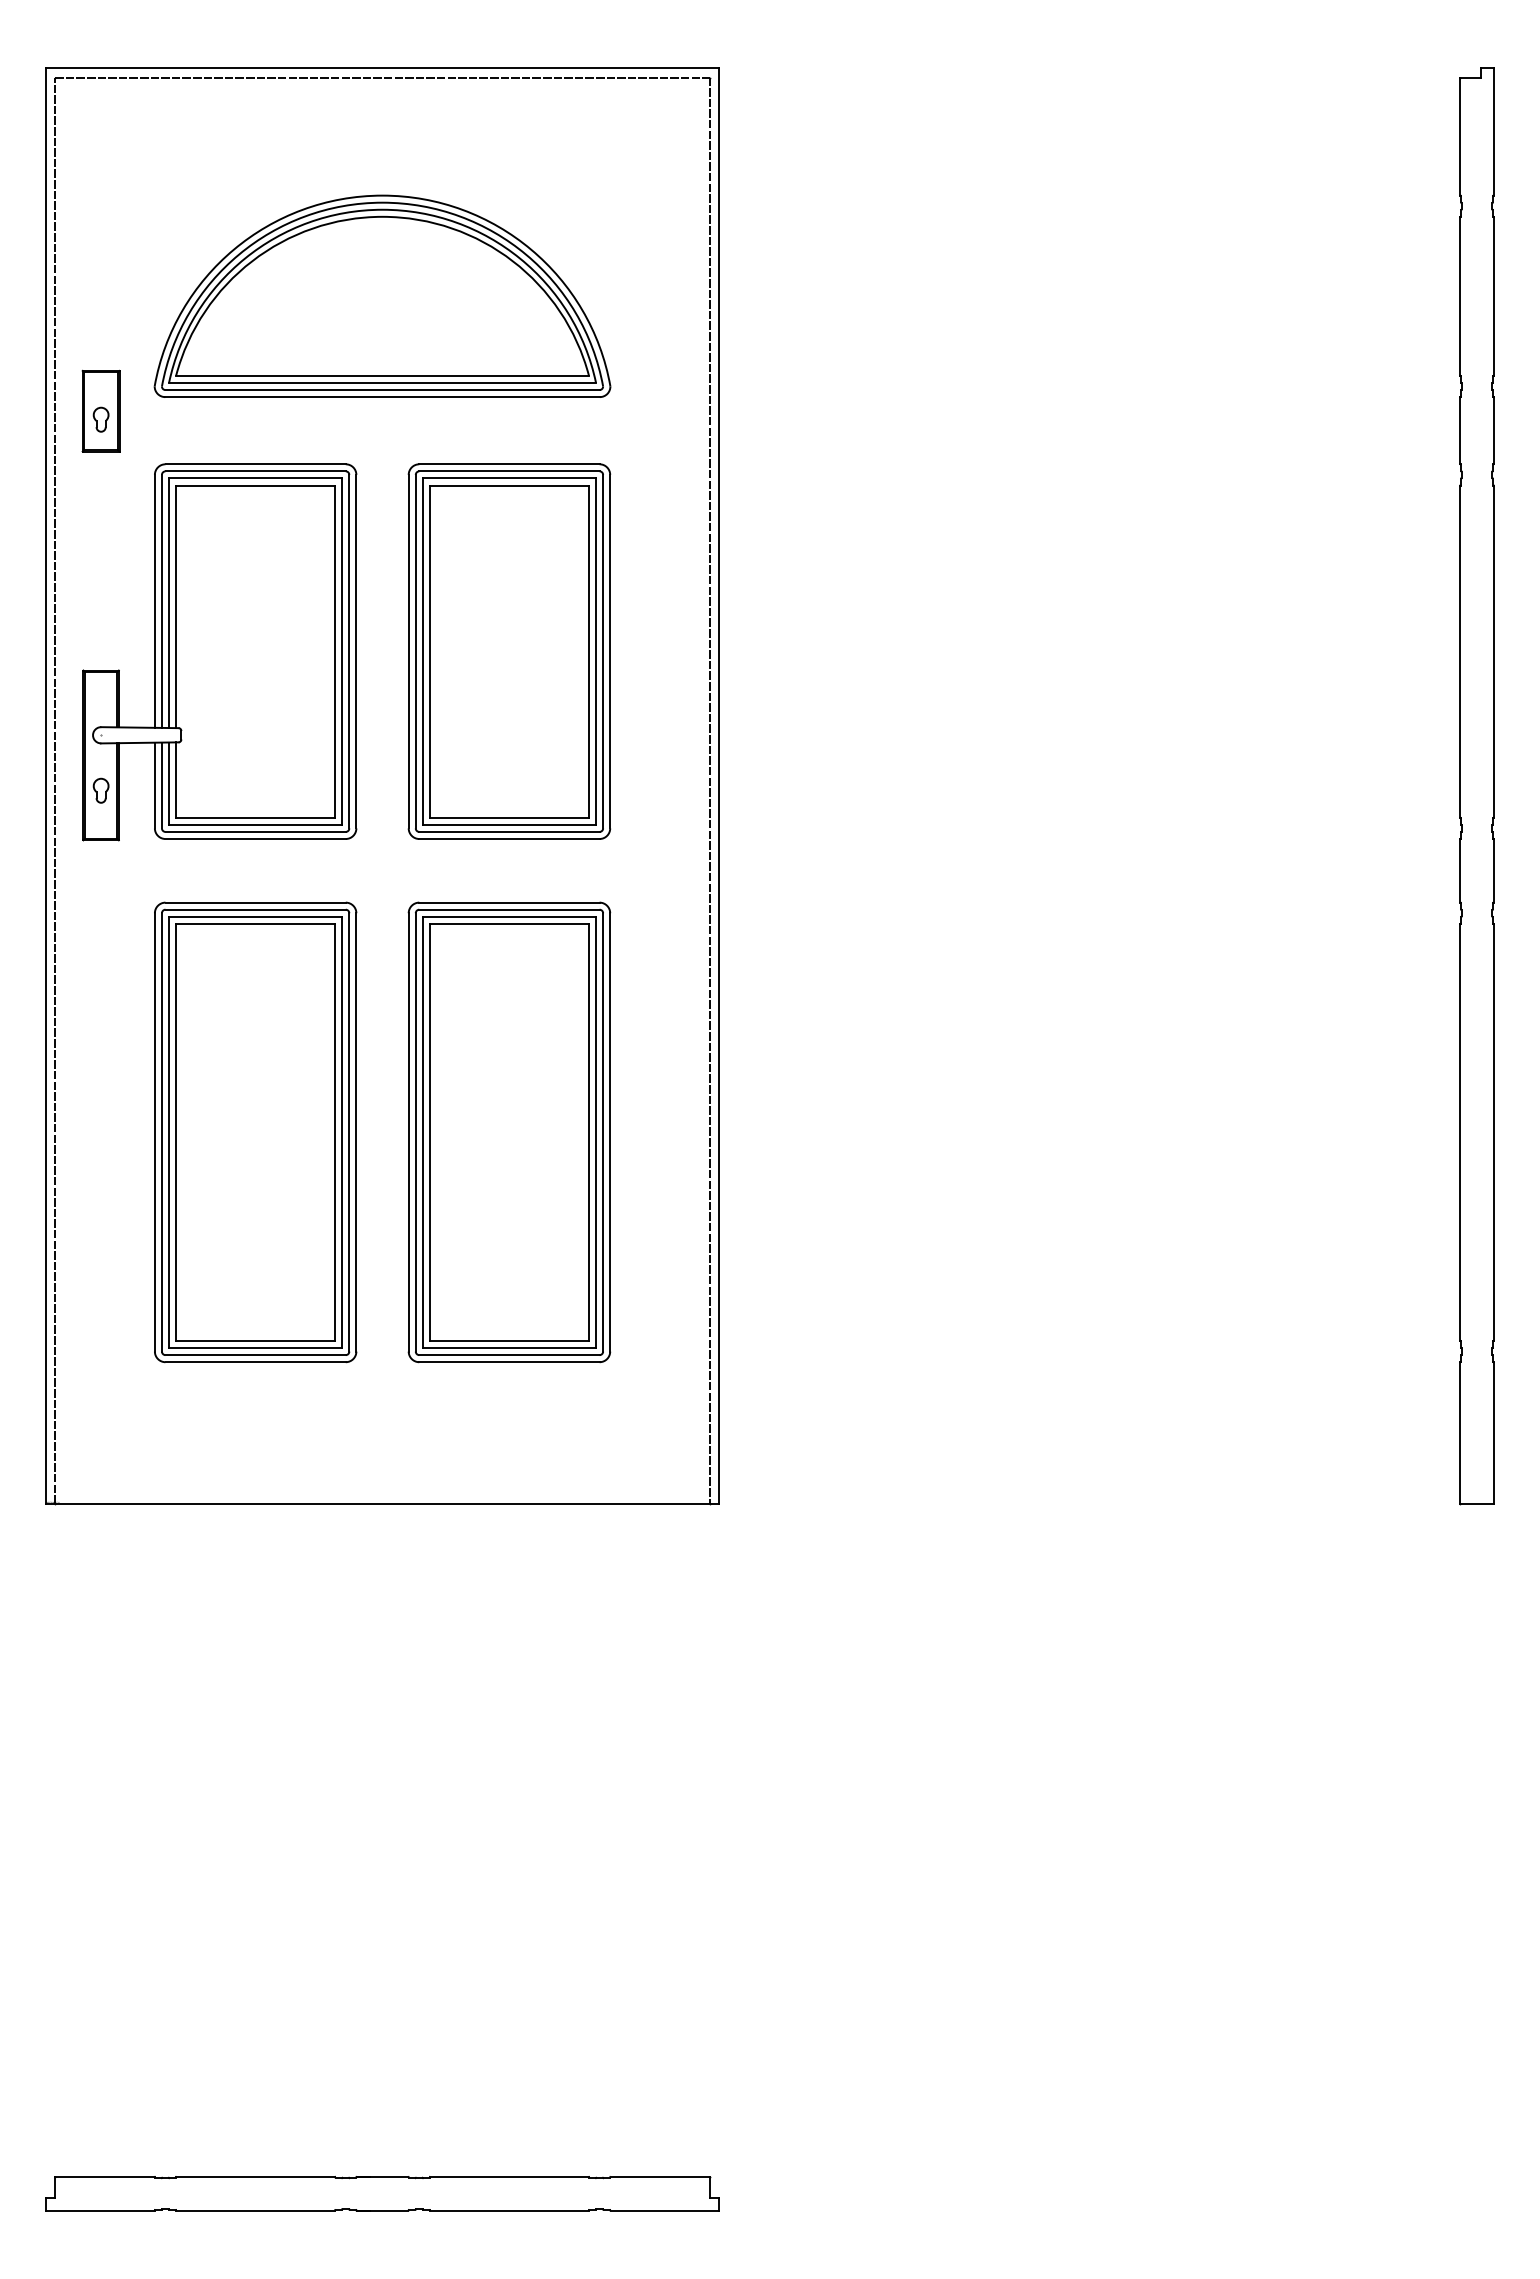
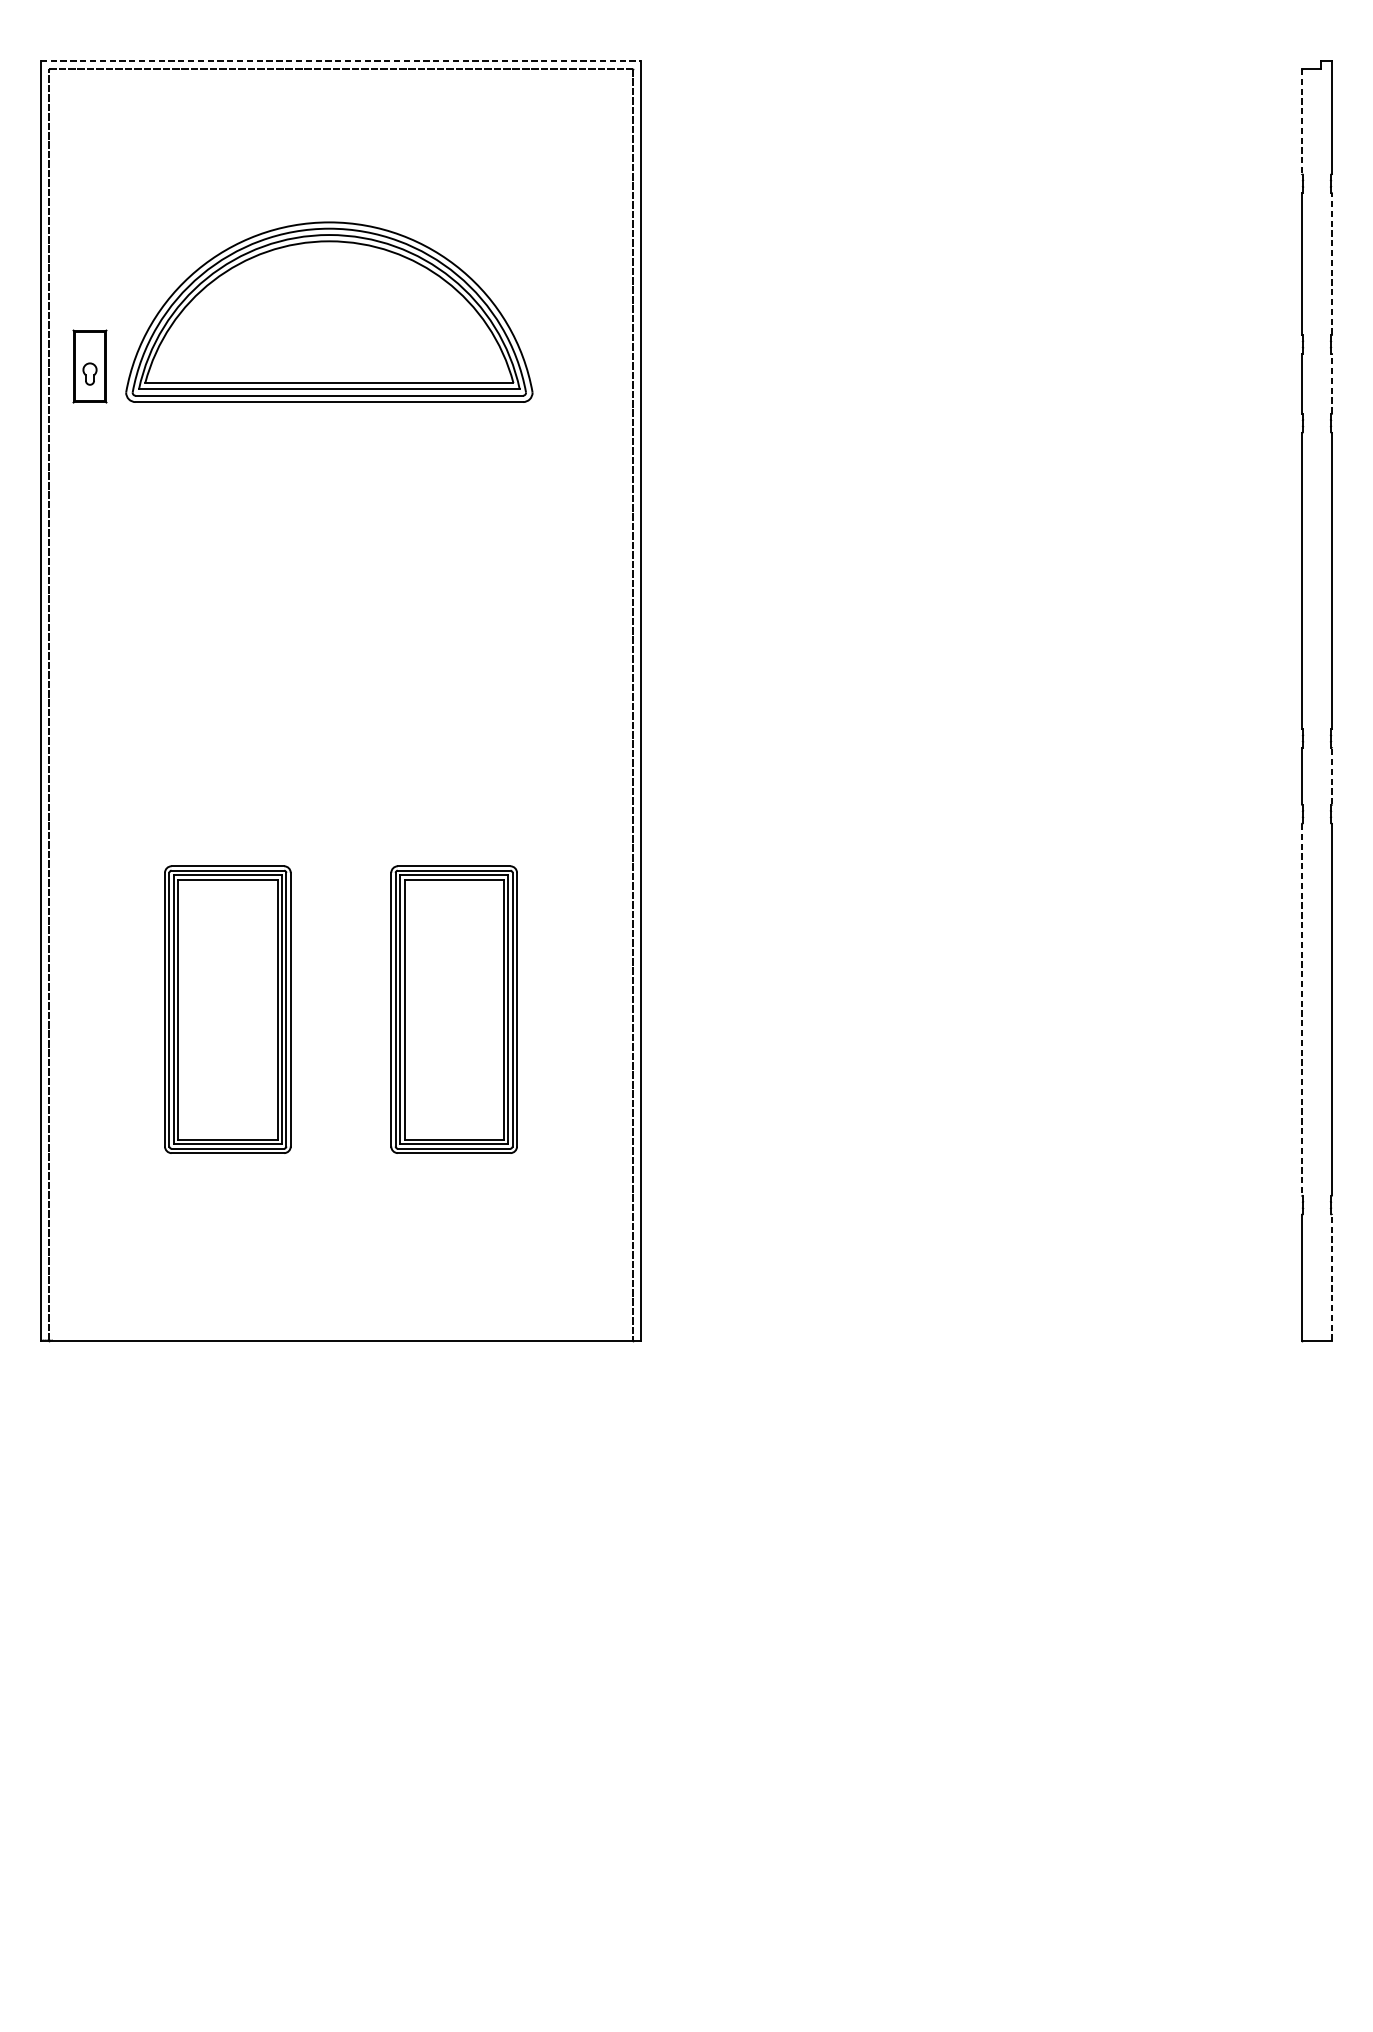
line: (382, 68) -> (340, 60), solid -> dashed
line: (1460, 136) -> (1302, 121), solid -> dashed
part: (382, 295) -> (329, 311), moved
line: (1493, 295) -> (1331, 263), solid -> dashed
line: (1493, 430) -> (1331, 383), solid -> dashed
part: (509, 651) -> (454, 580), removed
part: (219, 652) -> (195, 581), removed
line: (1493, 870) -> (1331, 776), solid -> dashed
part: (255, 1132) -> (227, 1009), size x0.7
part: (509, 1132) -> (454, 1009), size x0.7
line: (1460, 1132) -> (1302, 1009), solid -> dashed
line: (1493, 1433) -> (1331, 1278), solid -> dashed
part: (382, 2193) -> (340, 1955), removed

